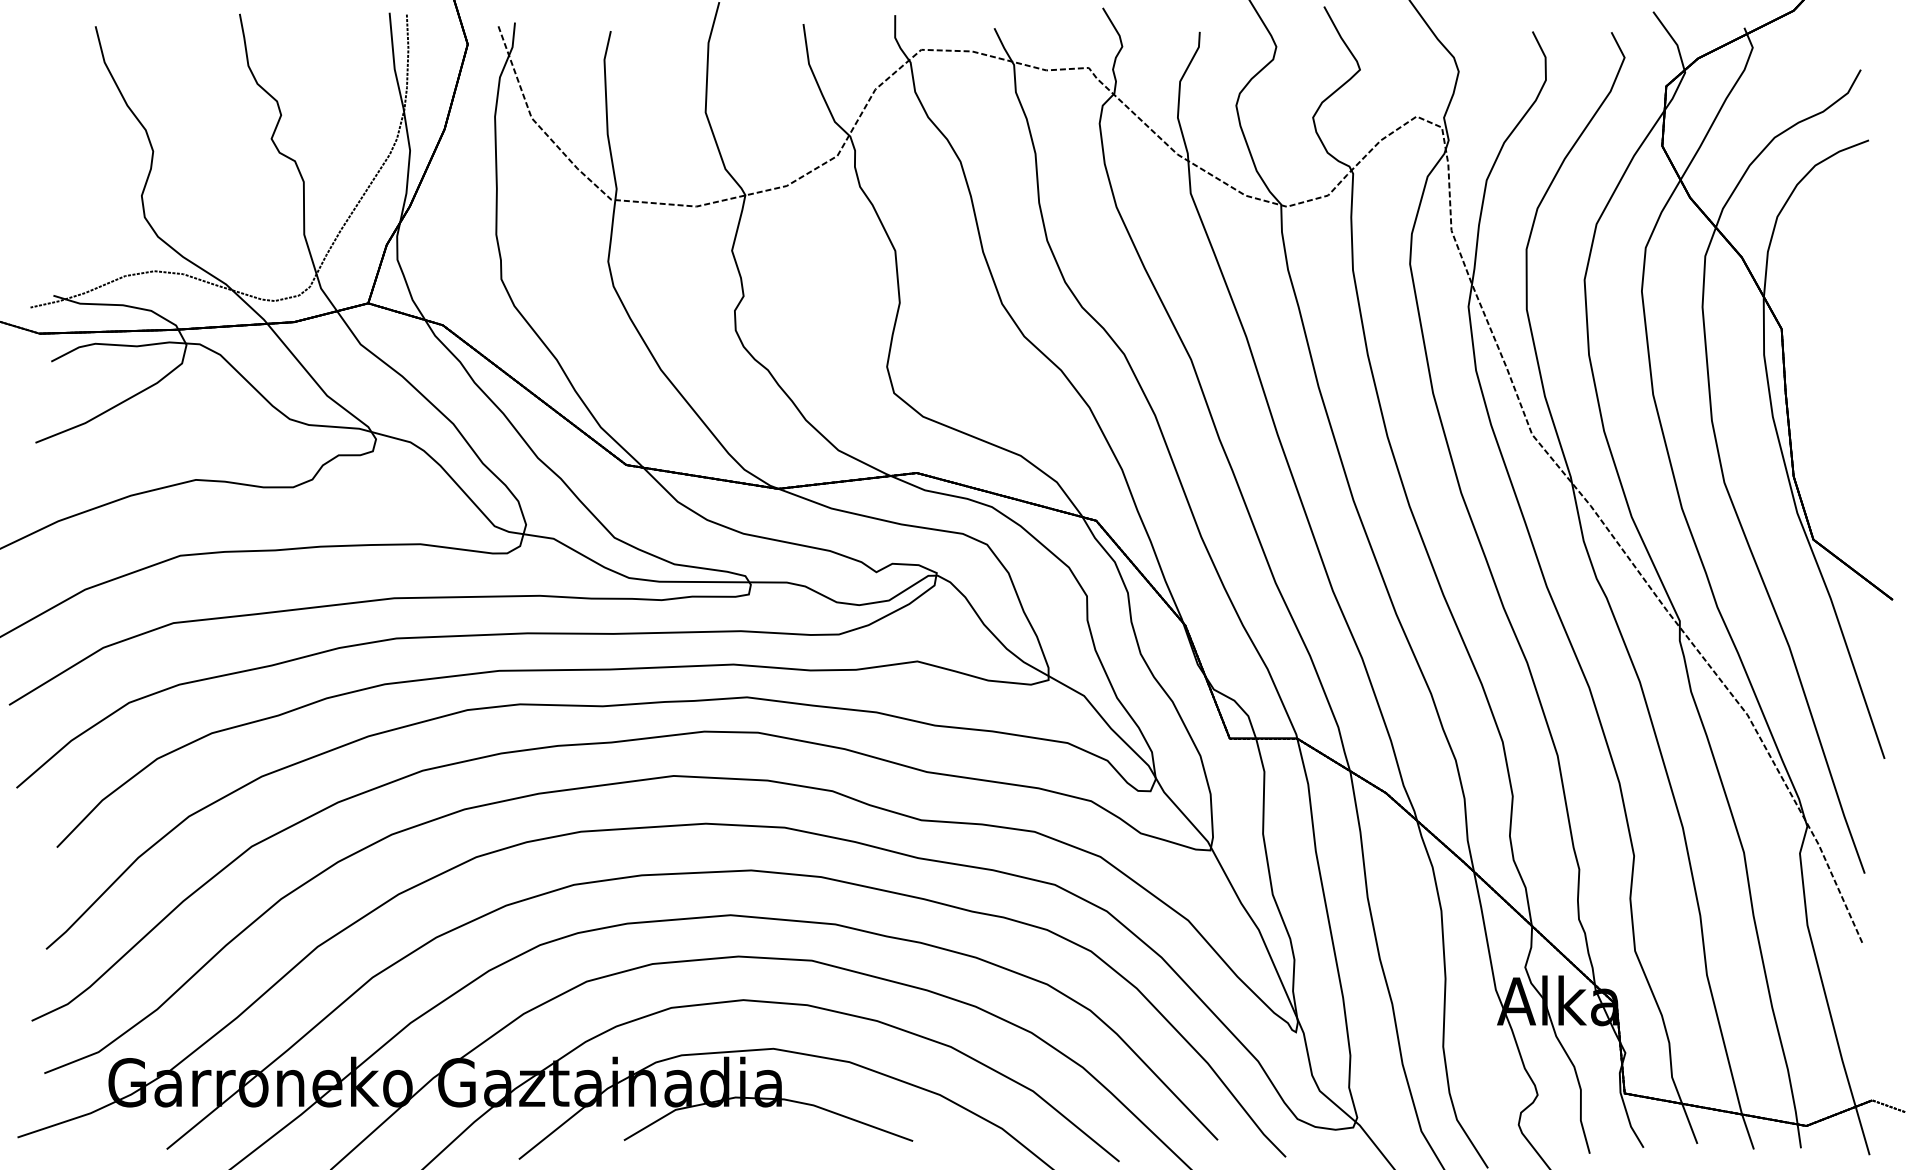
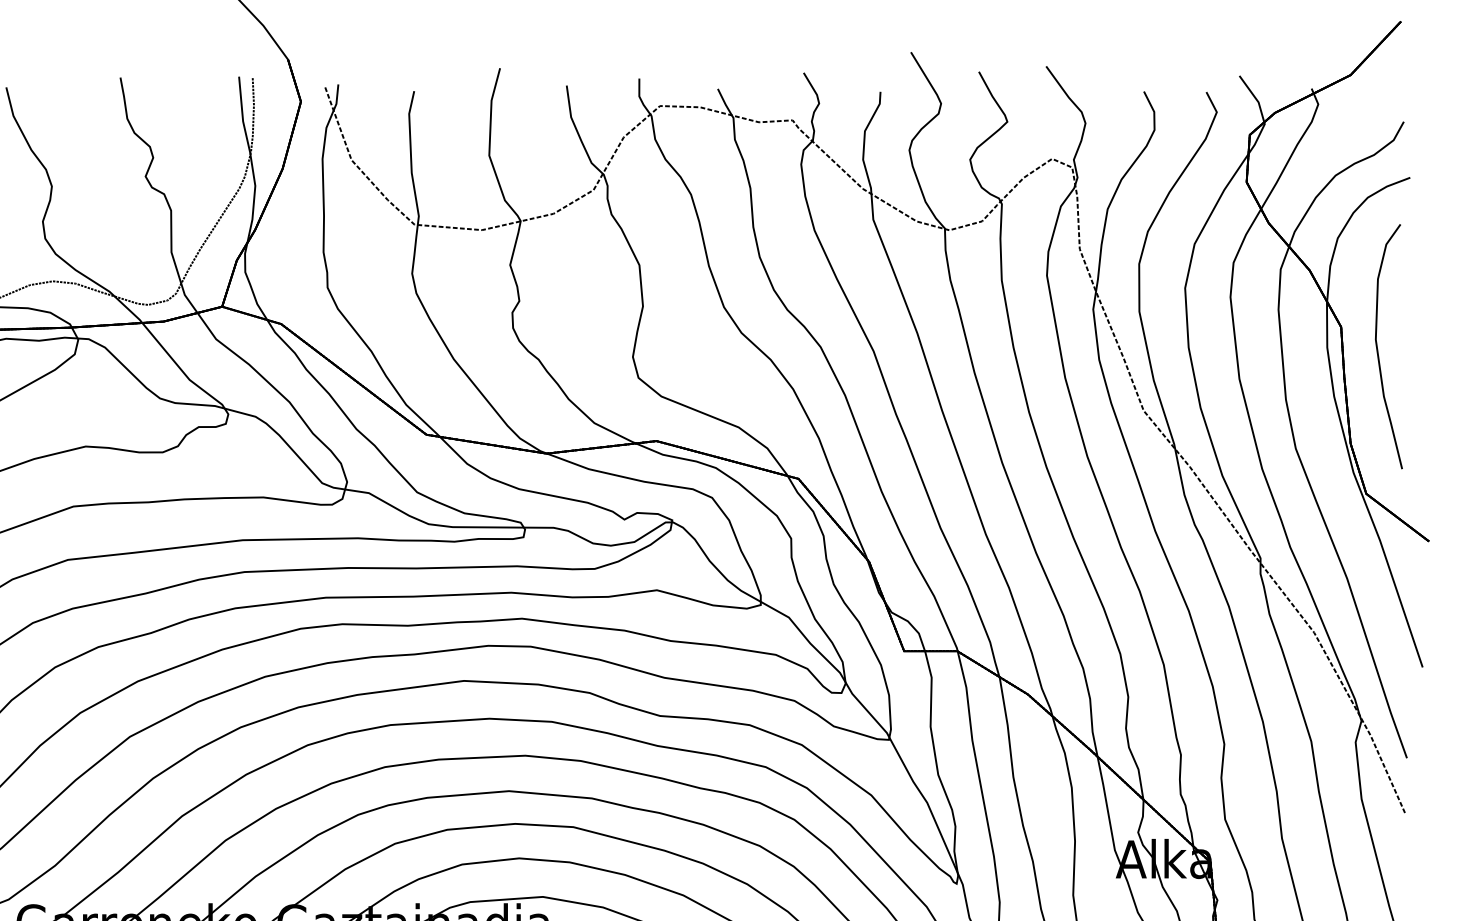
curve: (1828, 357) -> (1378, 349), added

